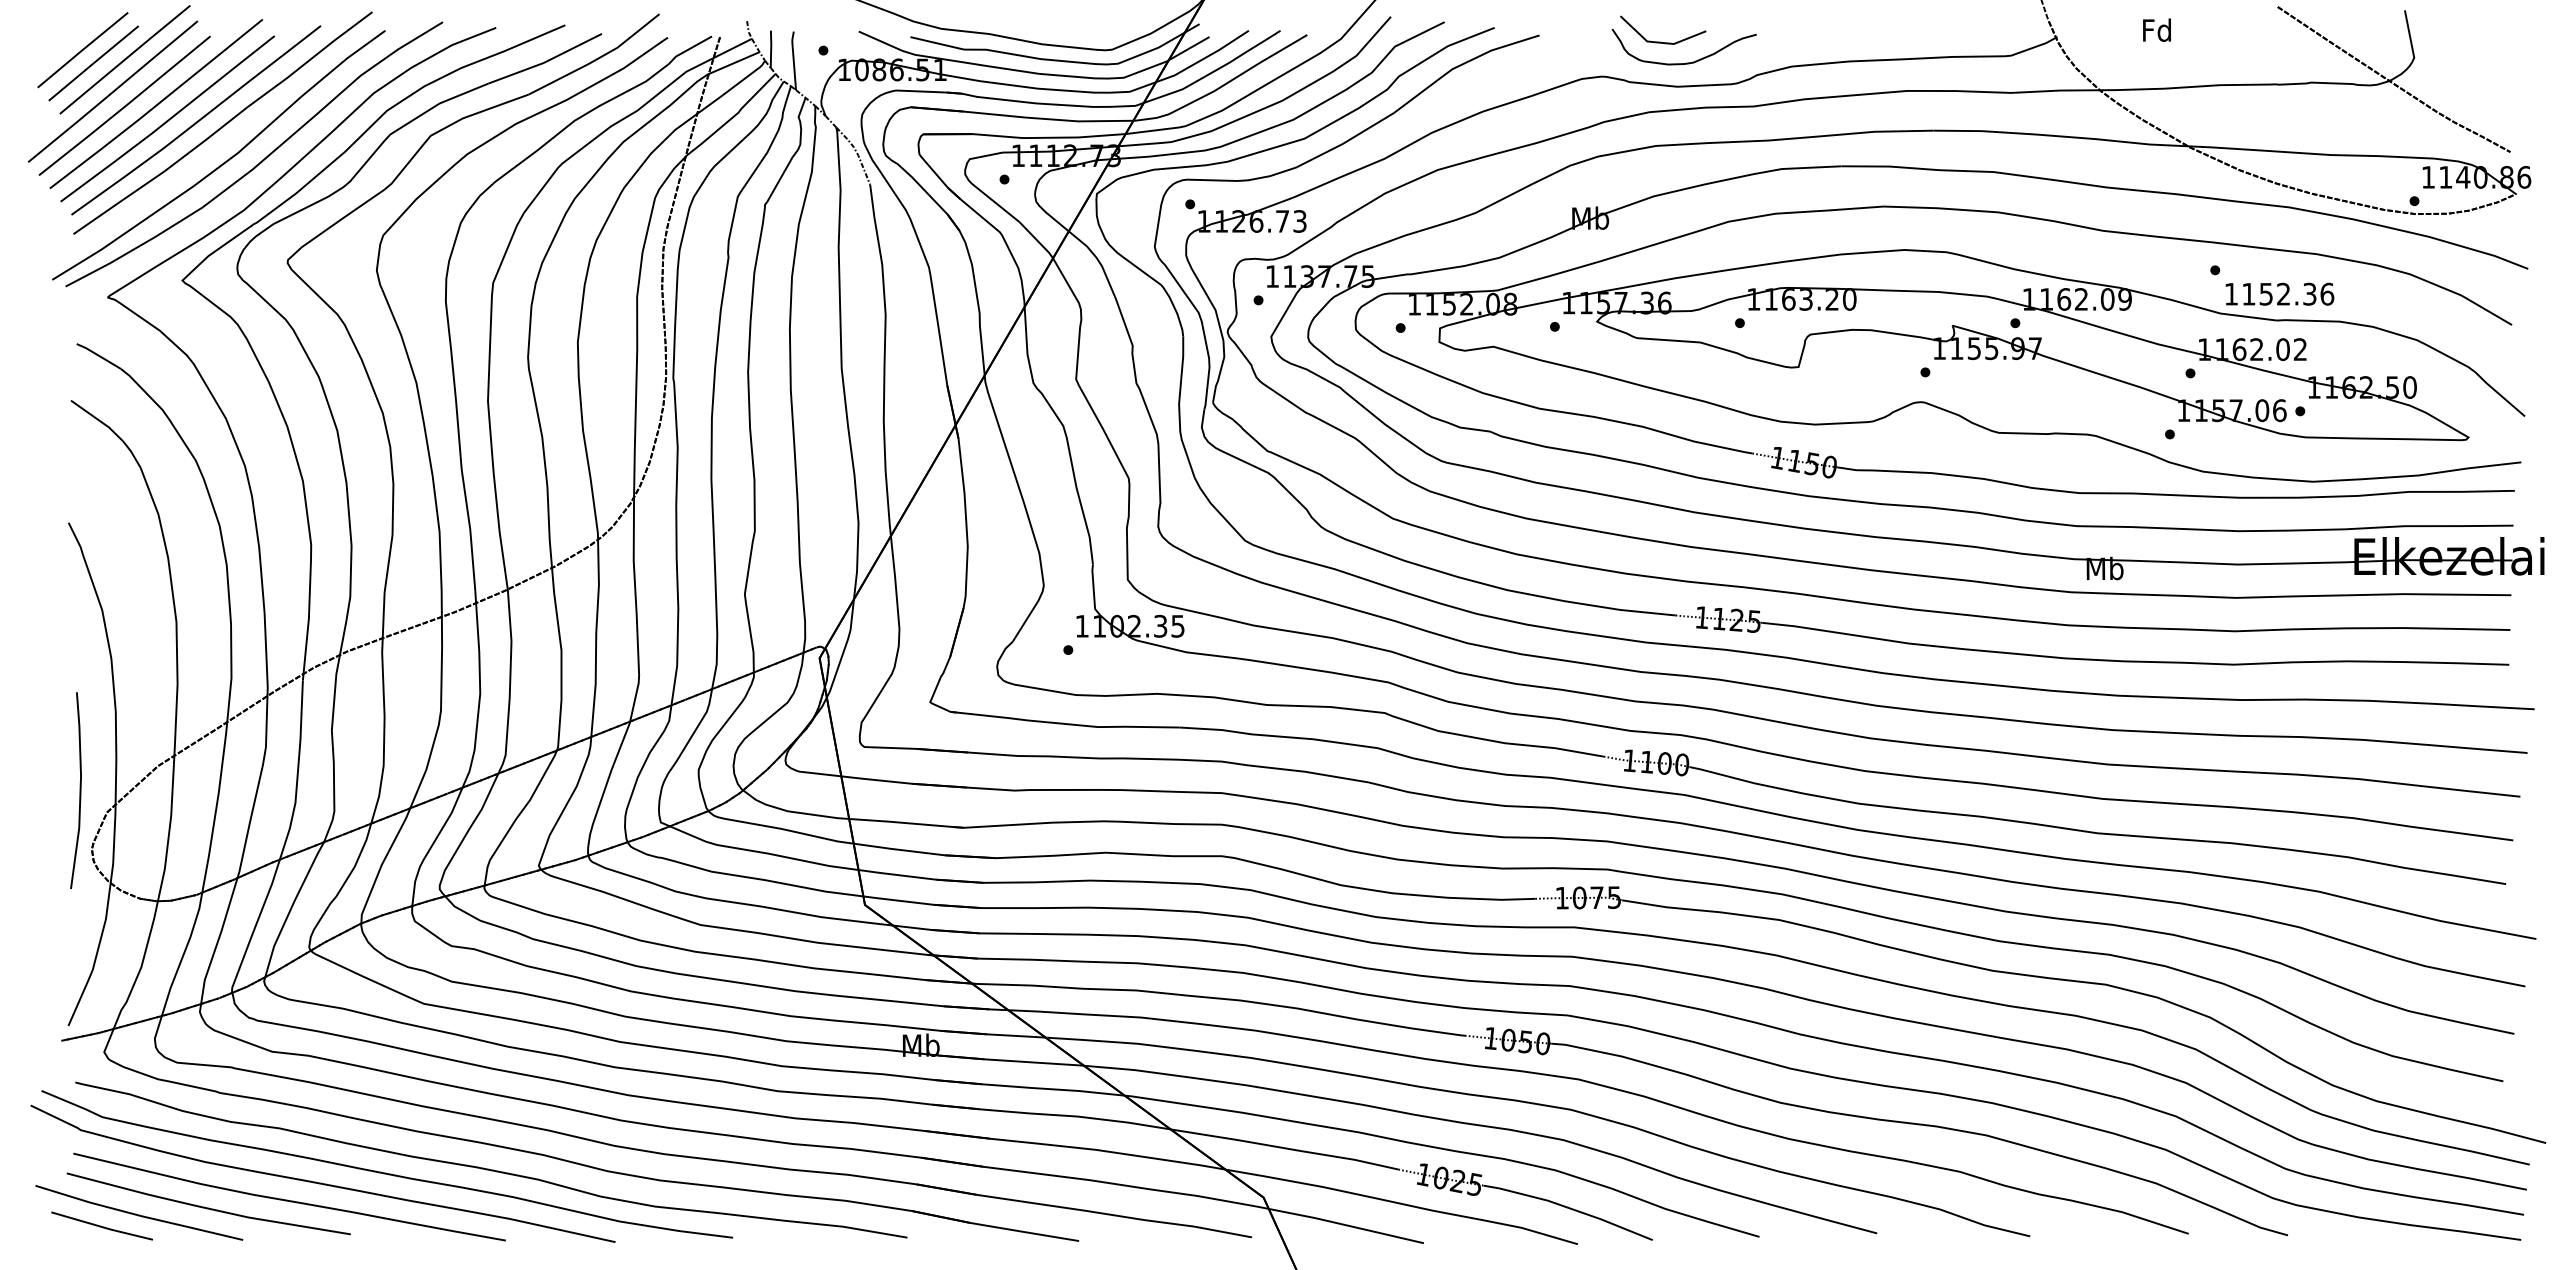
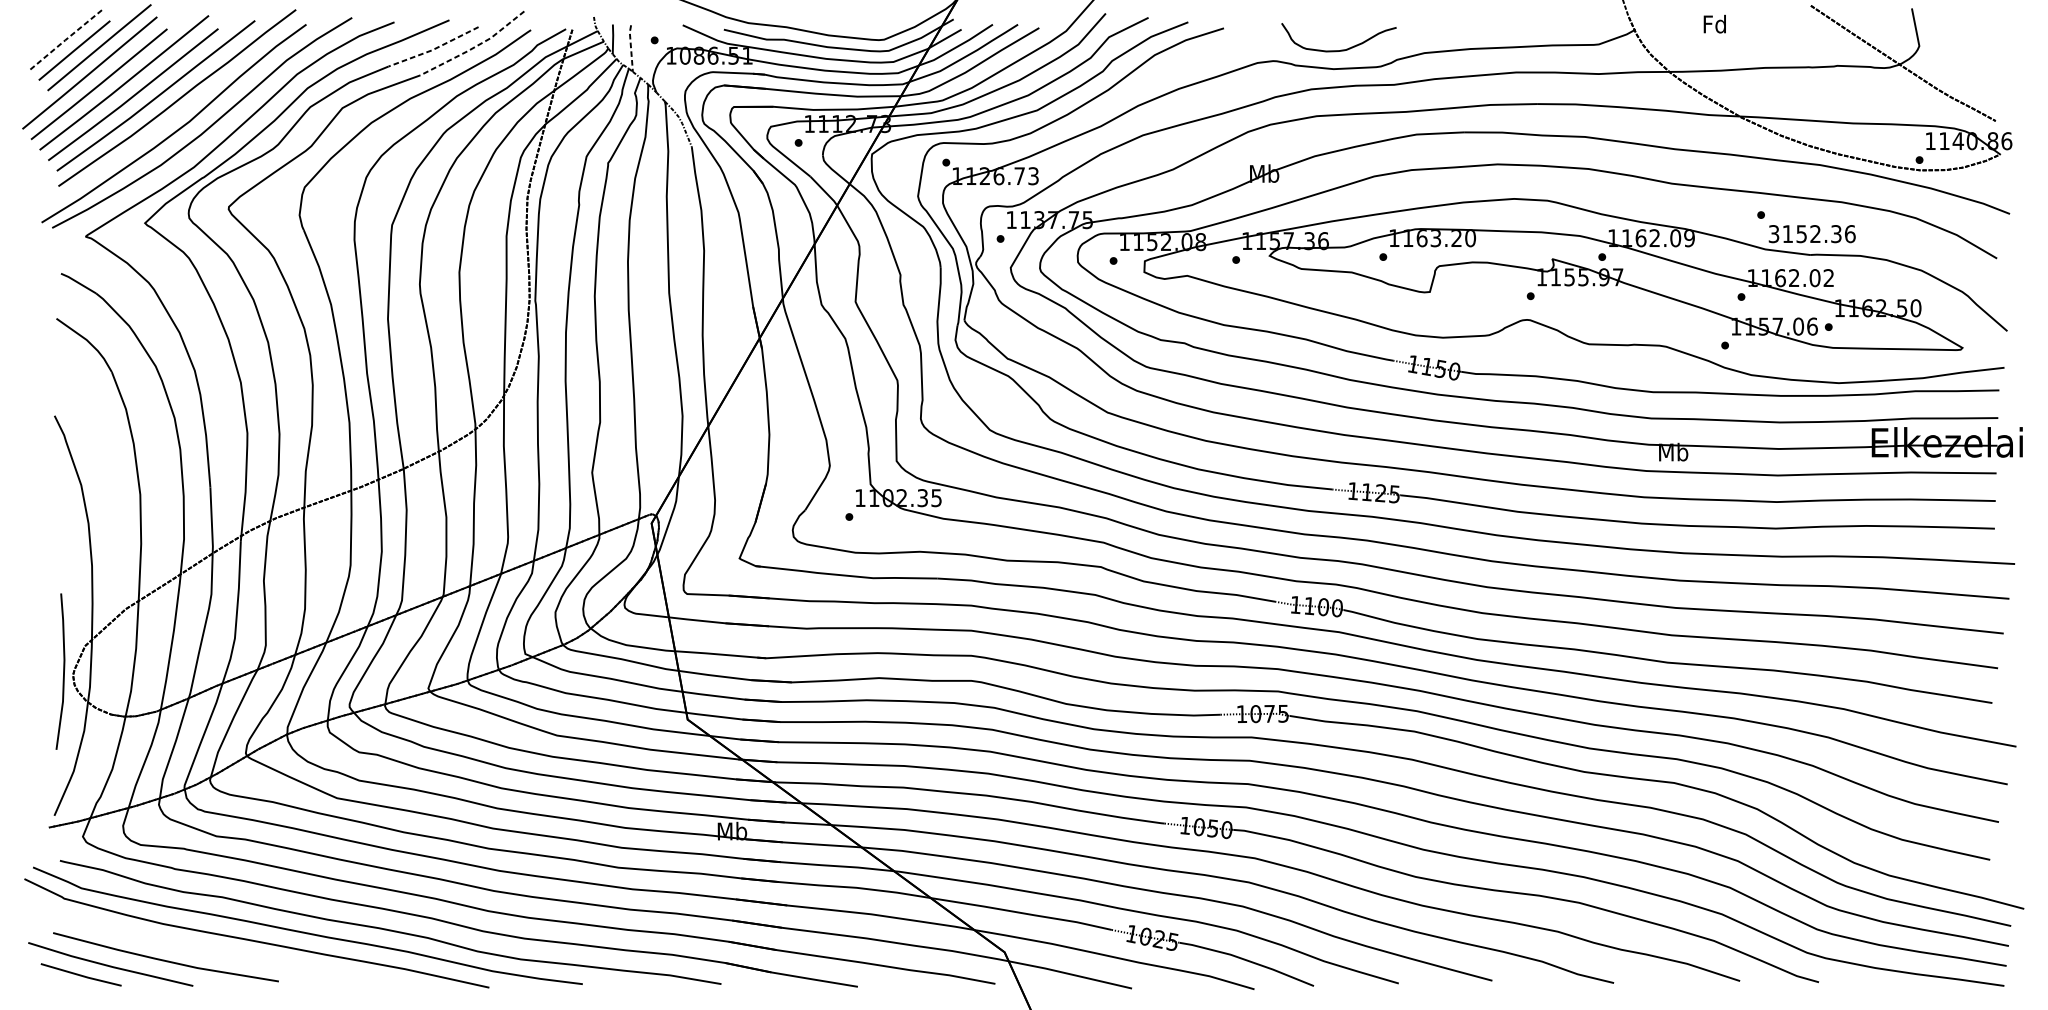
line: (1661, 41) -> (1320, 33), removed
line: (82, 50) -> (65, 40), solid -> dashed
line: (597, 59) -> (475, 47), solid -> dashed
line: (793, 59) -> (630, 47), solid -> dashed
line: (546, 61) -> (434, 49), solid -> dashed
text: (2230, 293) -> (1773, 233), 1152.36 -> 3152.36
line: (79, 790) -> (63, 671), moved
curve: (287, 1199) -> (228, 953), removed

